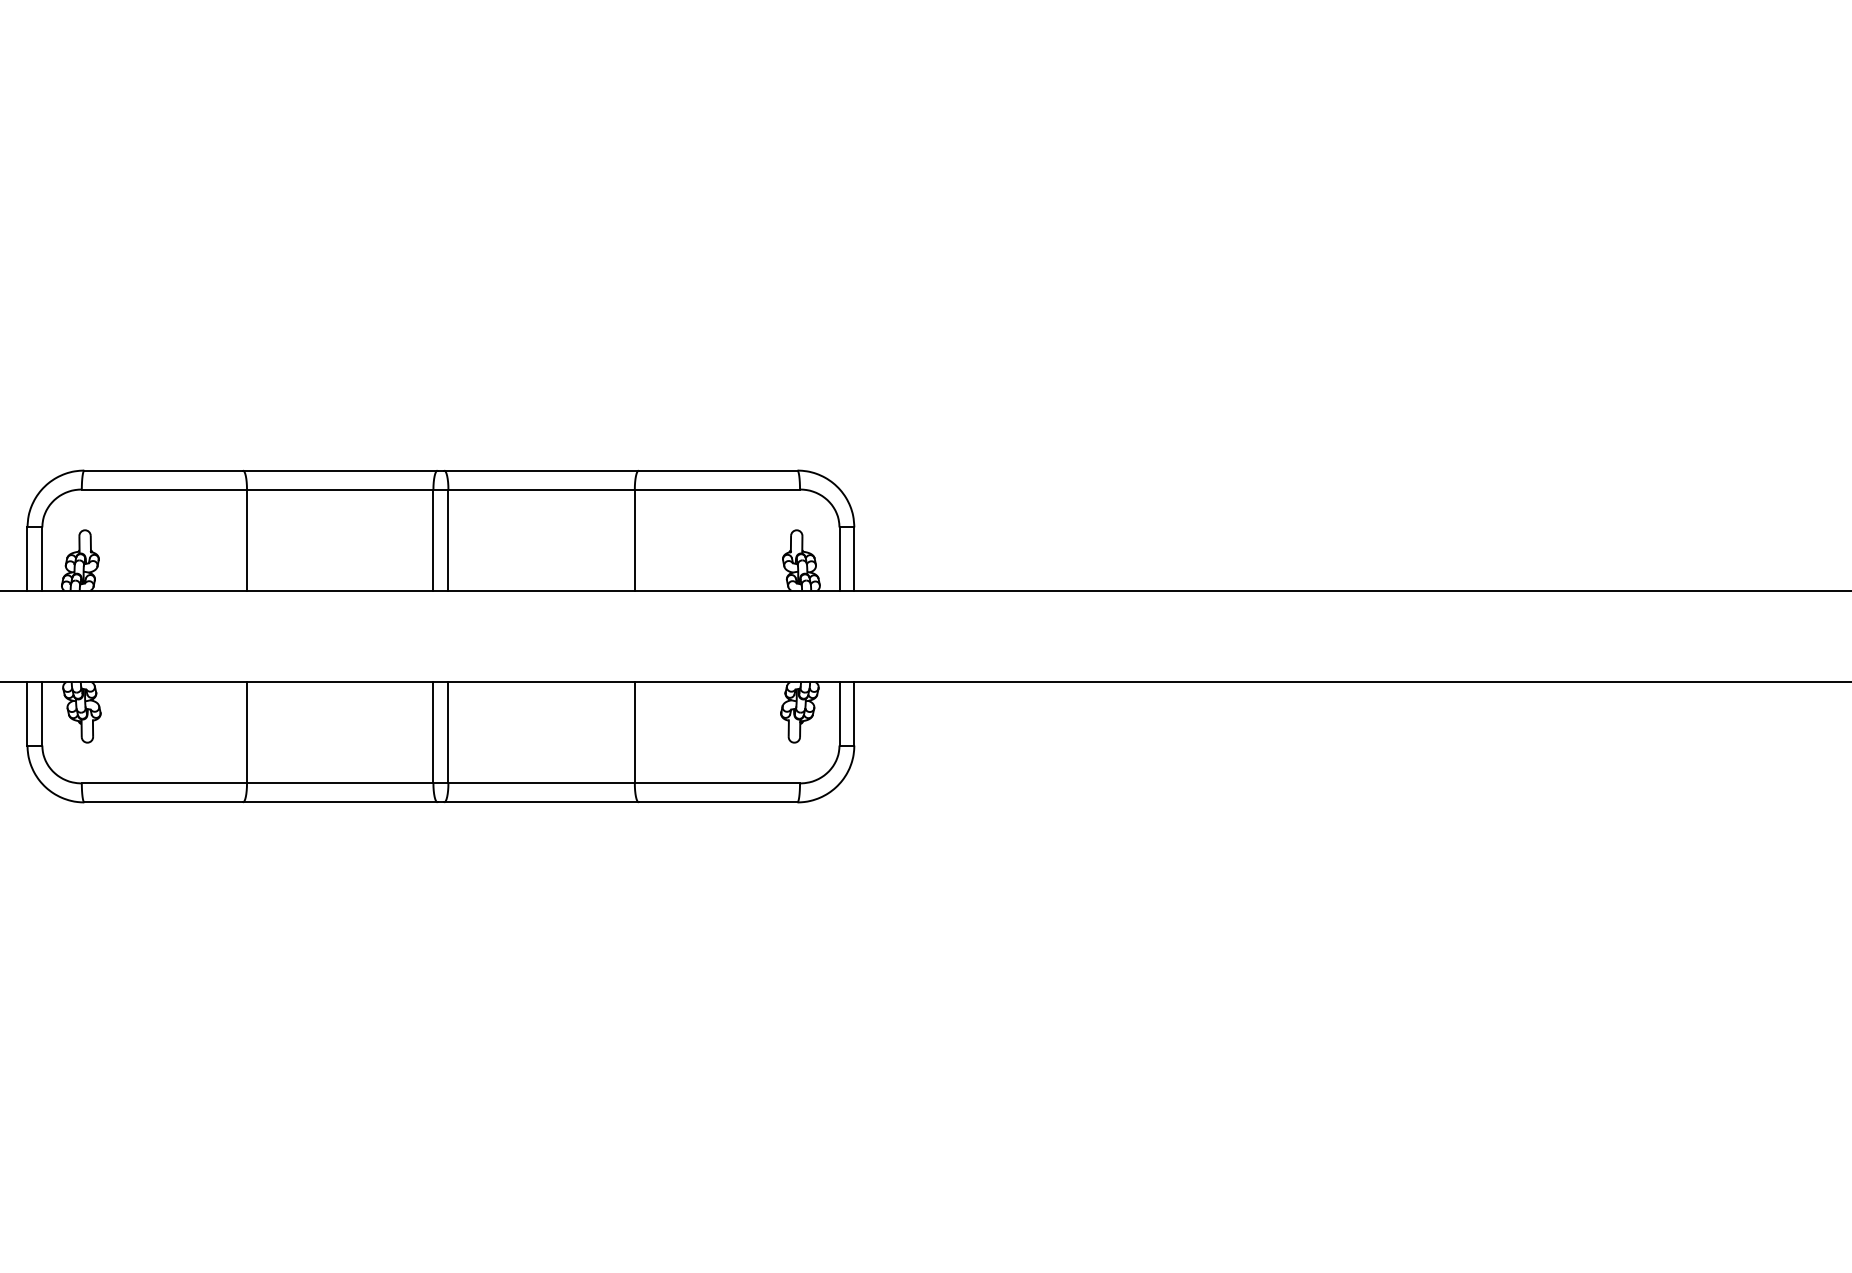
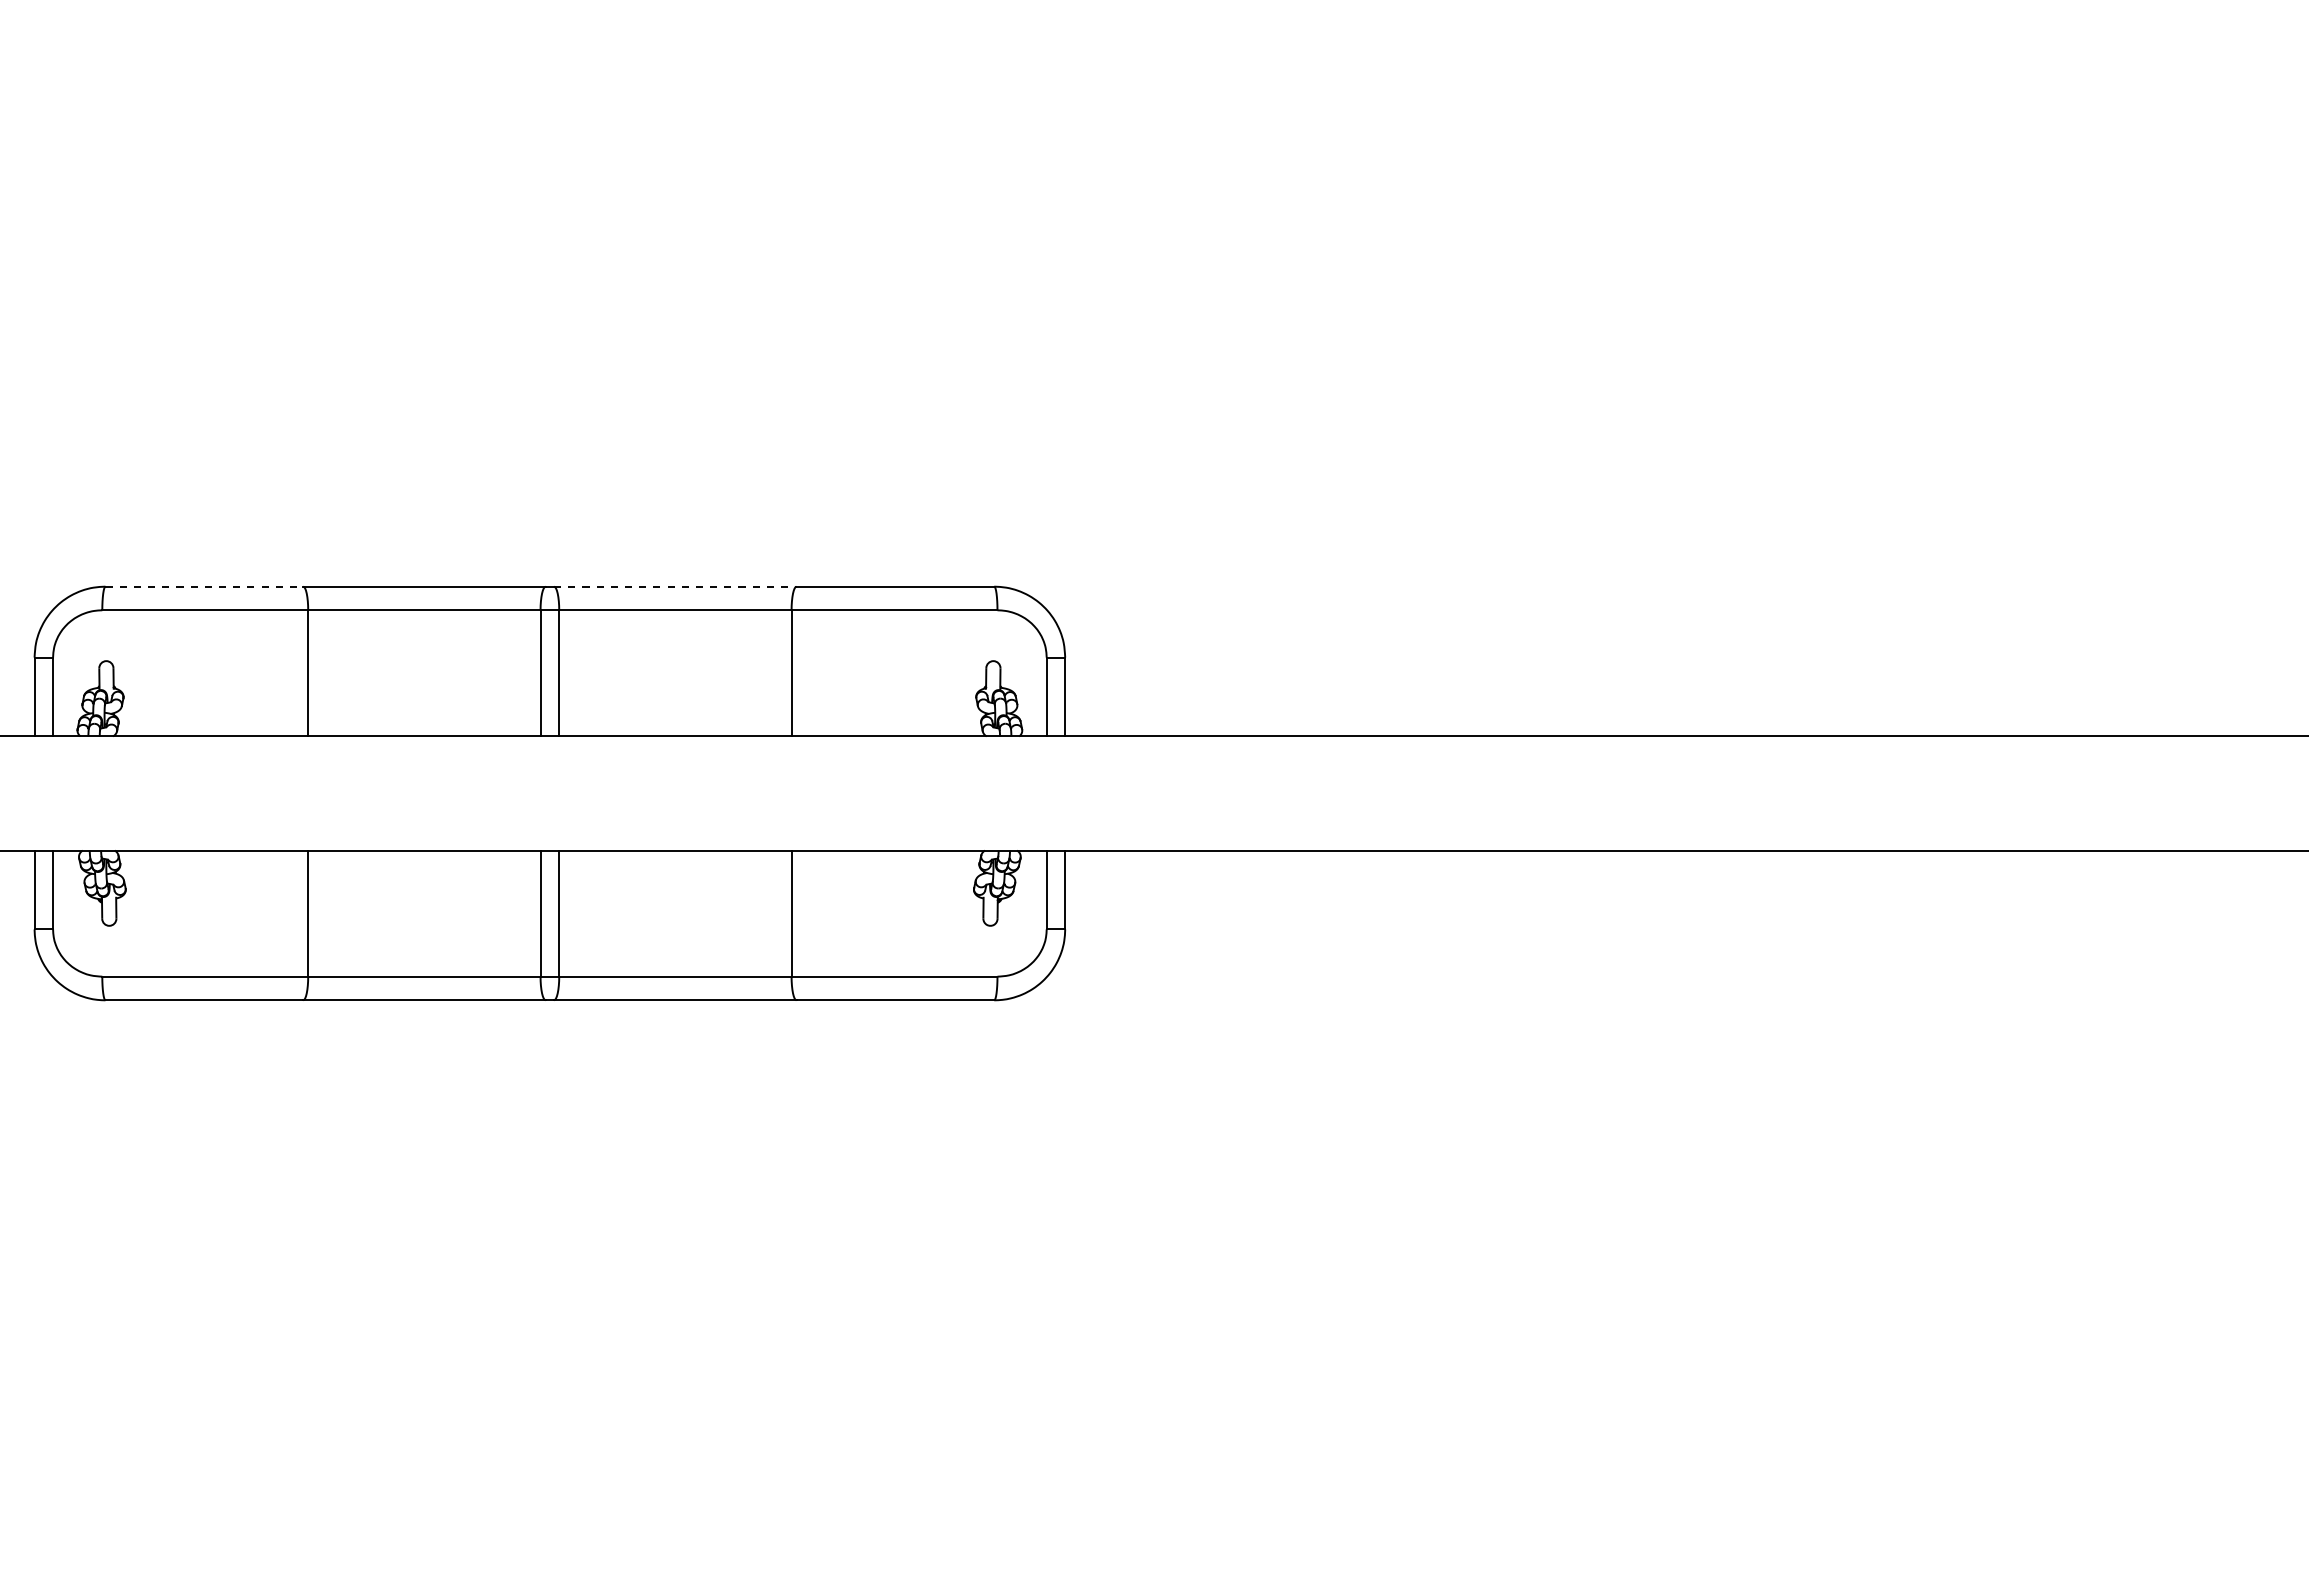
line: (163, 470) -> (204, 586), solid -> dashed
line: (541, 470) -> (675, 586), solid -> dashed

